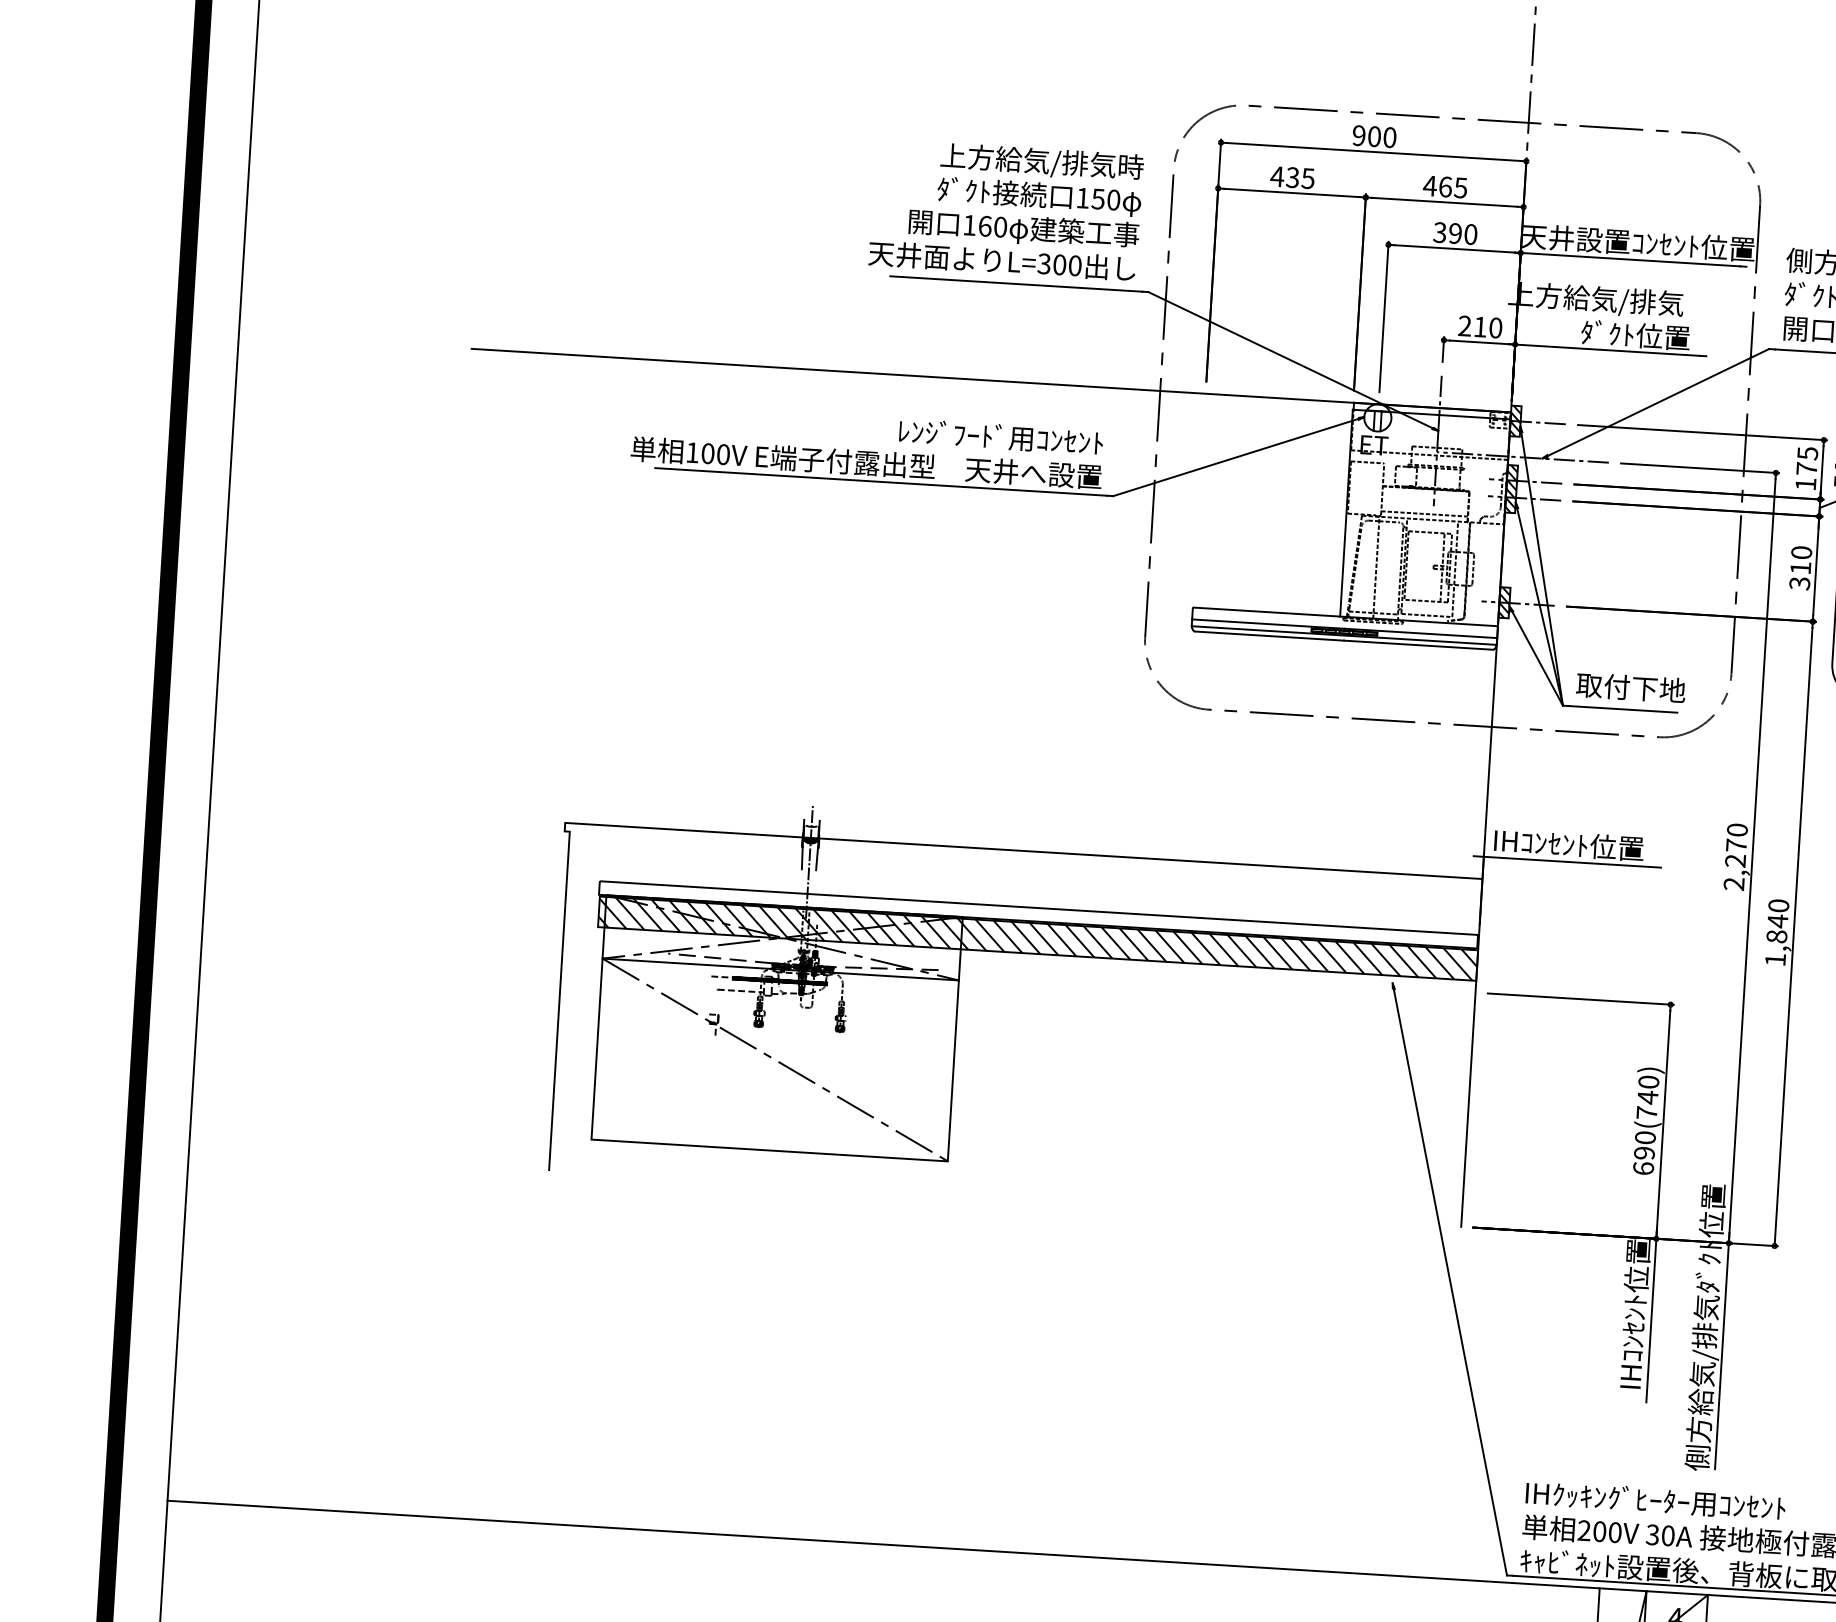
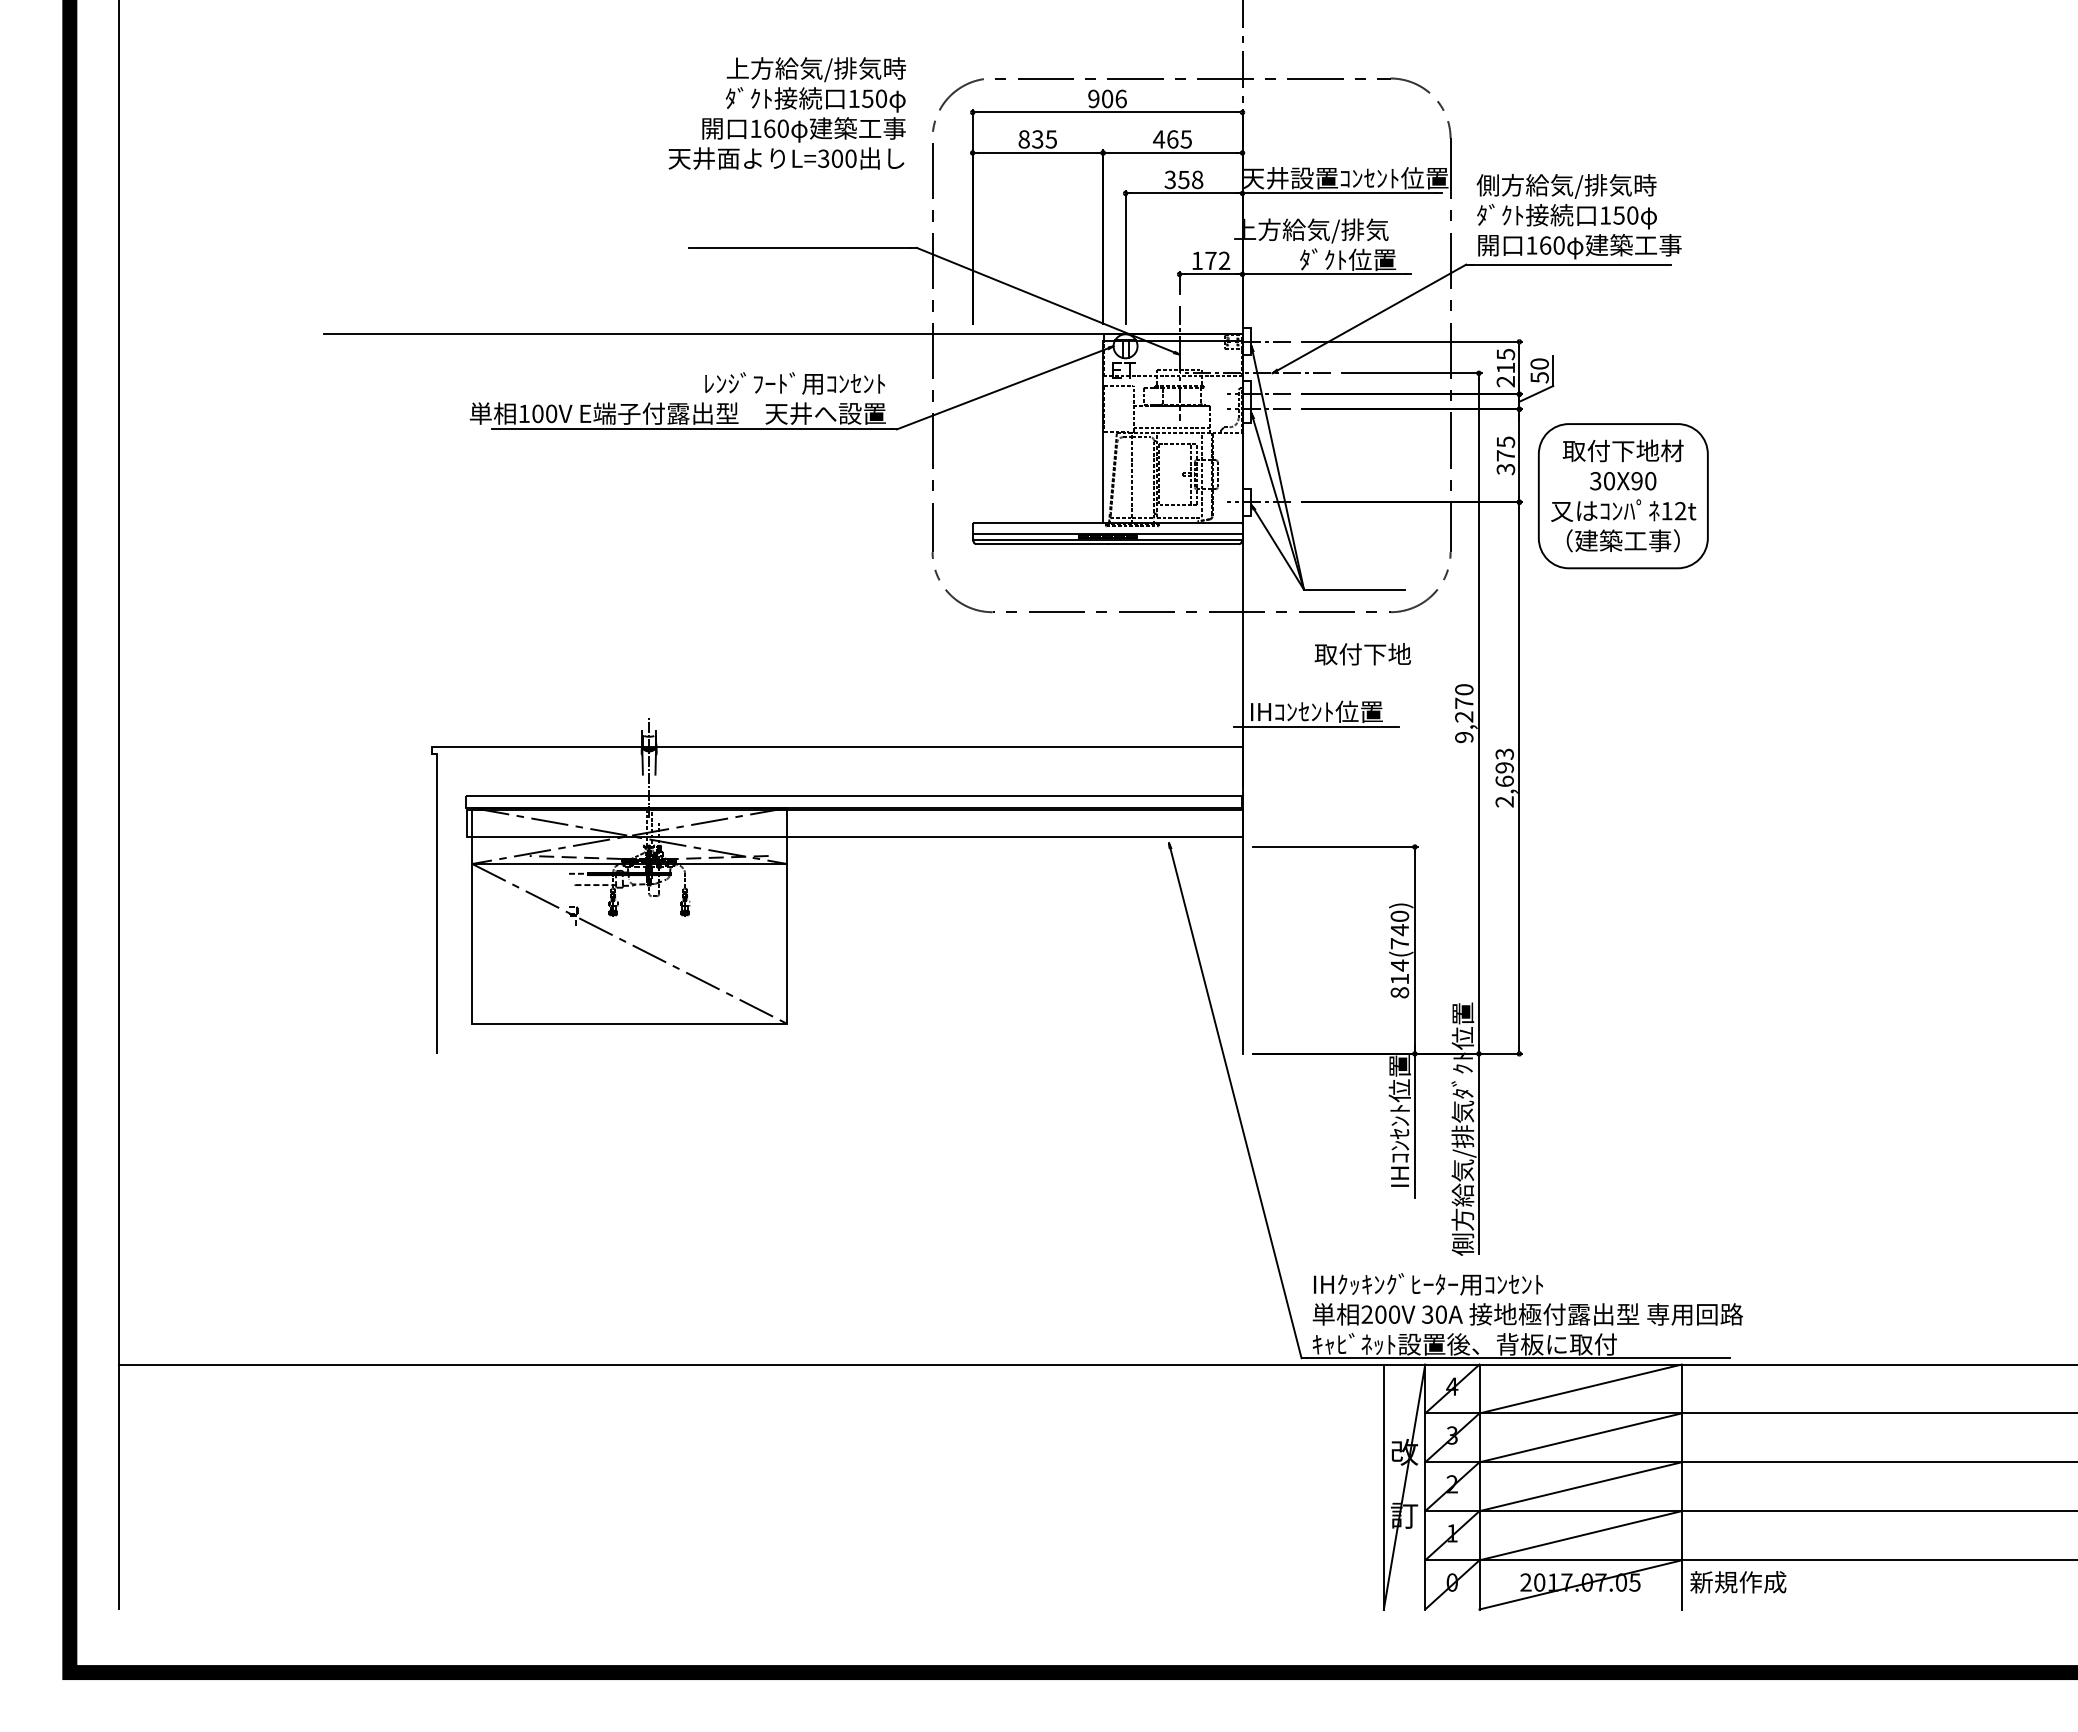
text: (1389, 137) -> (1120, 98), 900 -> 906
text: (1277, 176) -> (1024, 139), 435 -> 835
text: (1005, 210) -> (786, 113), moved
text: (1462, 233) -> (1190, 179), 390 -> 358
text: (1479, 326) -> (1210, 260), 210 -> 172
hatch: (1515, 420) -> (1246, 341), removed
text: (1805, 476) -> (1505, 374), 175 -> 215
hatch: (1510, 488) -> (1246, 401), removed
text: (1800, 559) -> (1505, 448), 310 -> 375
hatch: (1503, 601) -> (1246, 501), removed
text: (1630, 688) -> (1362, 654), moved
text: (1734, 884) -> (1464, 737), 2,270 -> 9,270
text: (1776, 932) -> (1504, 777), 1,840 -> 2,693
hatch: (1038, 938) -> (854, 822), removed
text: (1644, 1152) -> (1399, 978), 690(740) -> 814(740)

